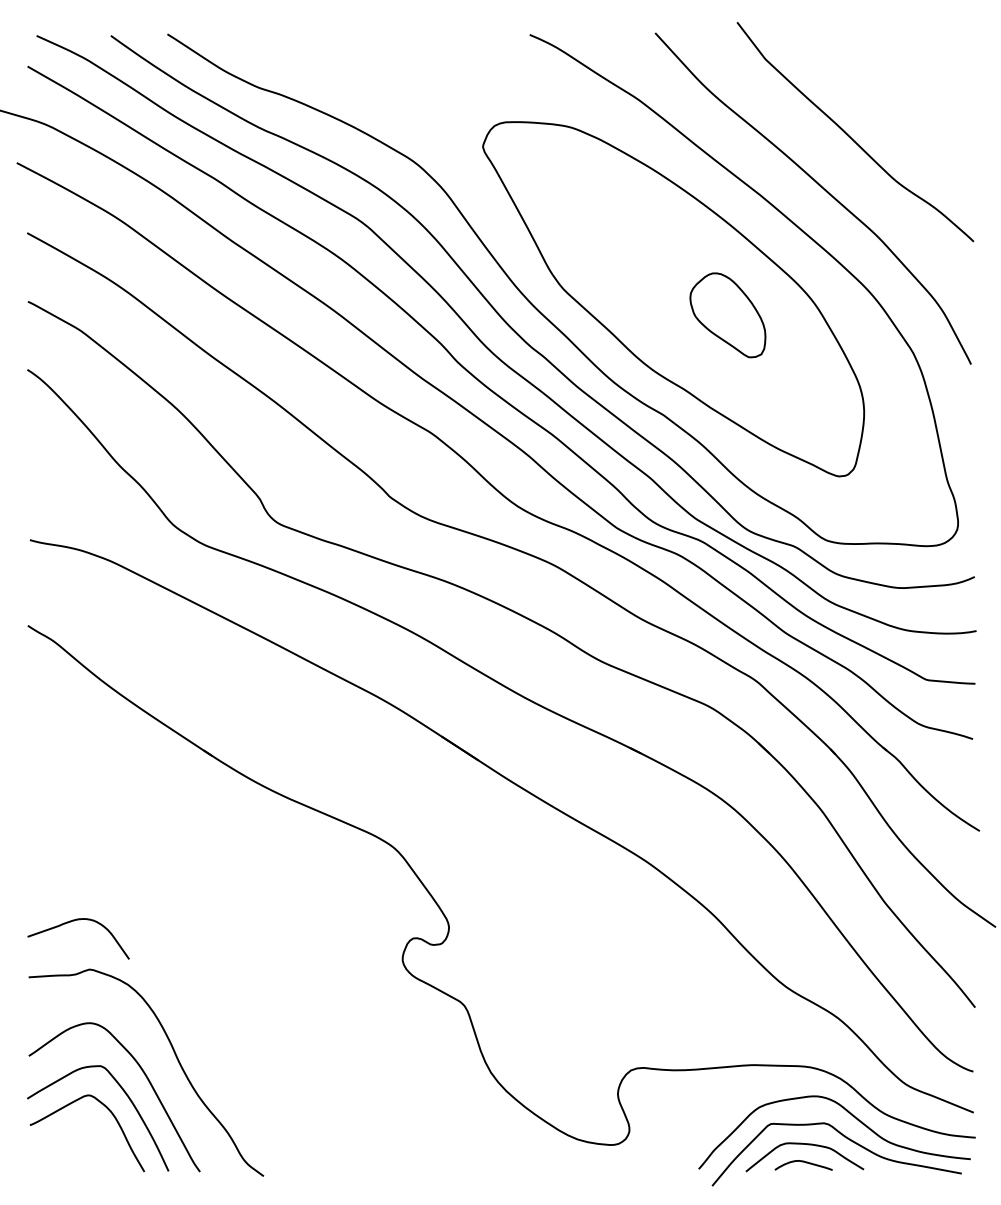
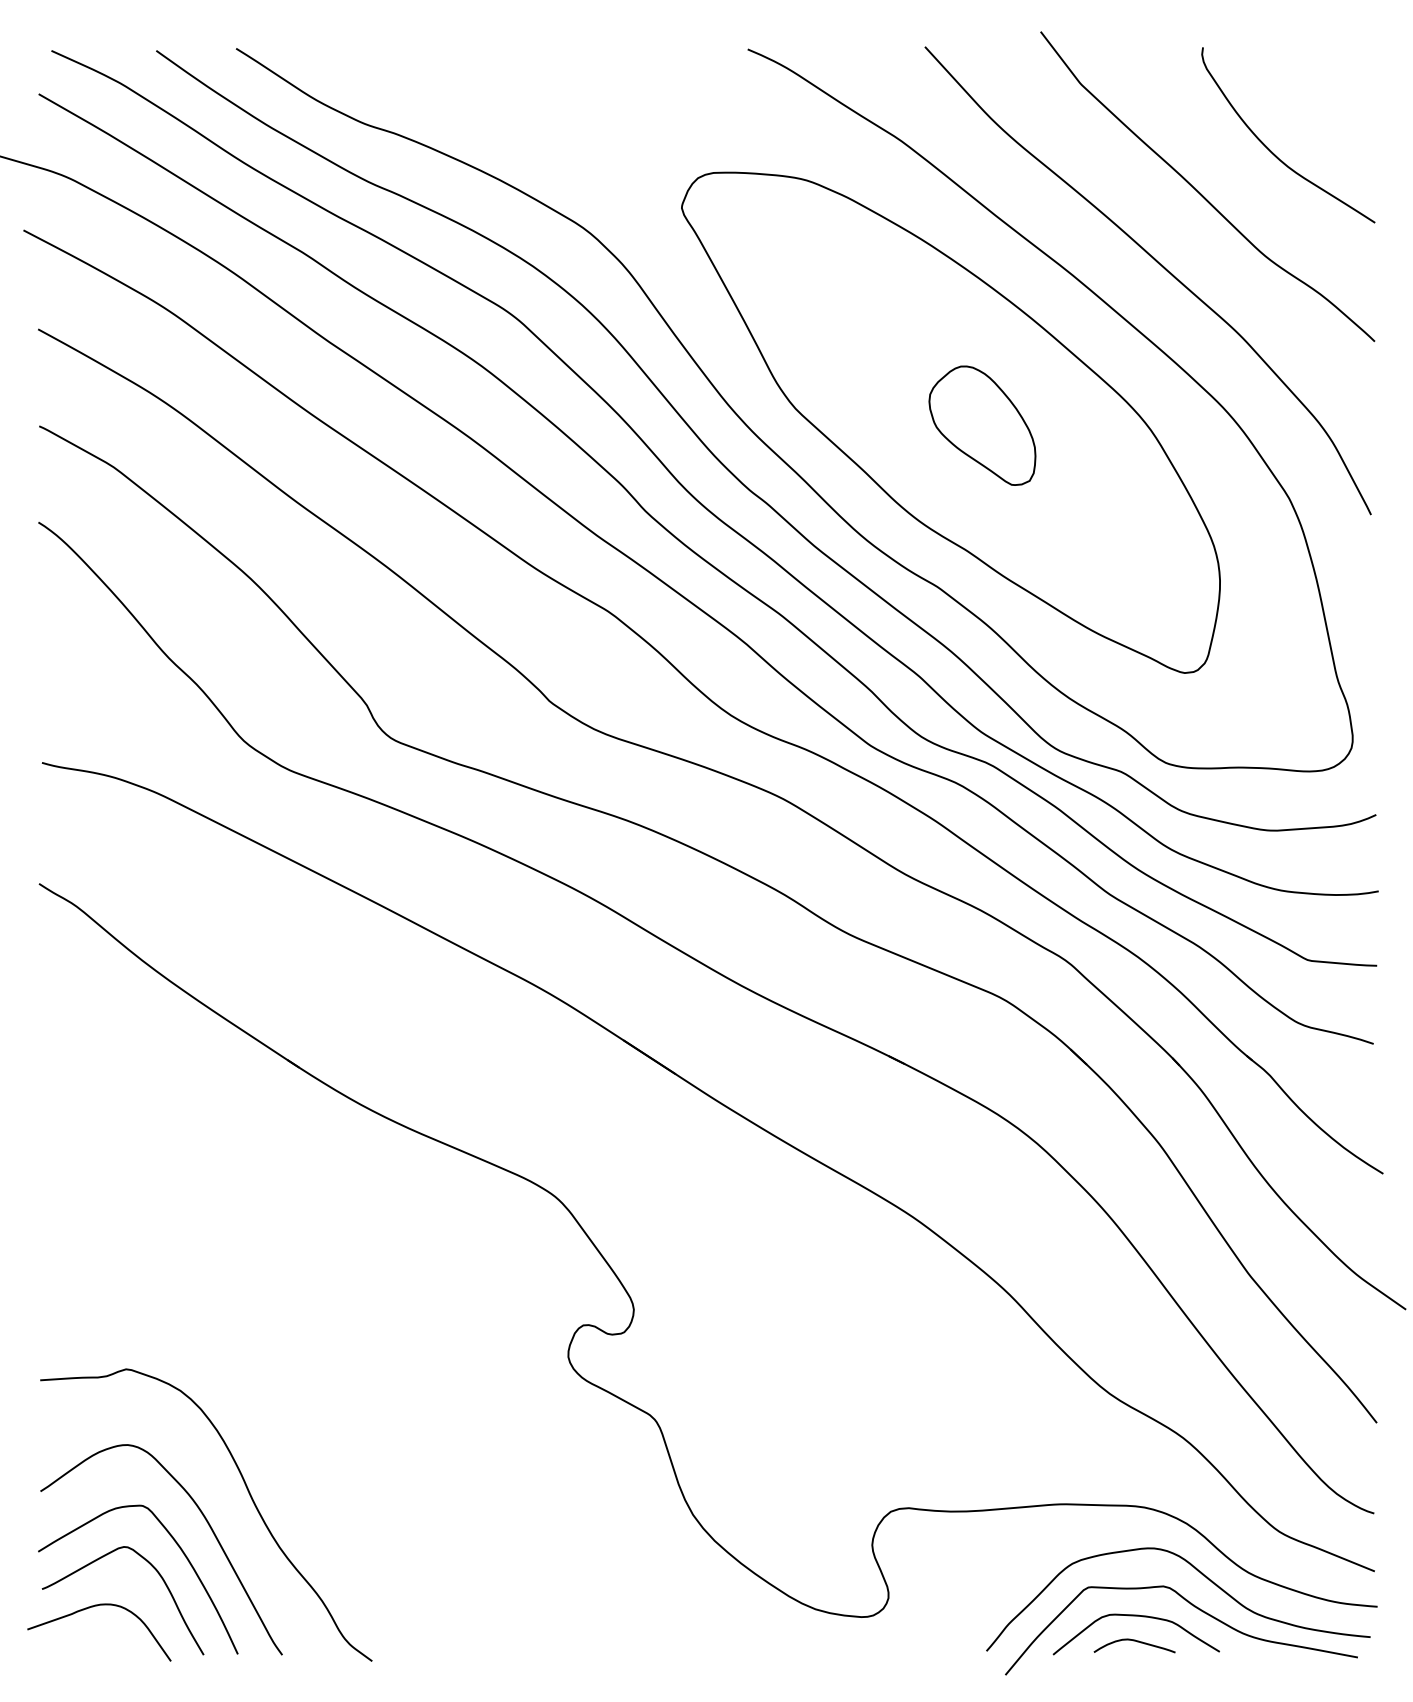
curve: (900, 106) -> (1271, 150), added
part: (727, 315) -> (981, 425), moved
curve: (74, 921) -> (93, 1607), moved

